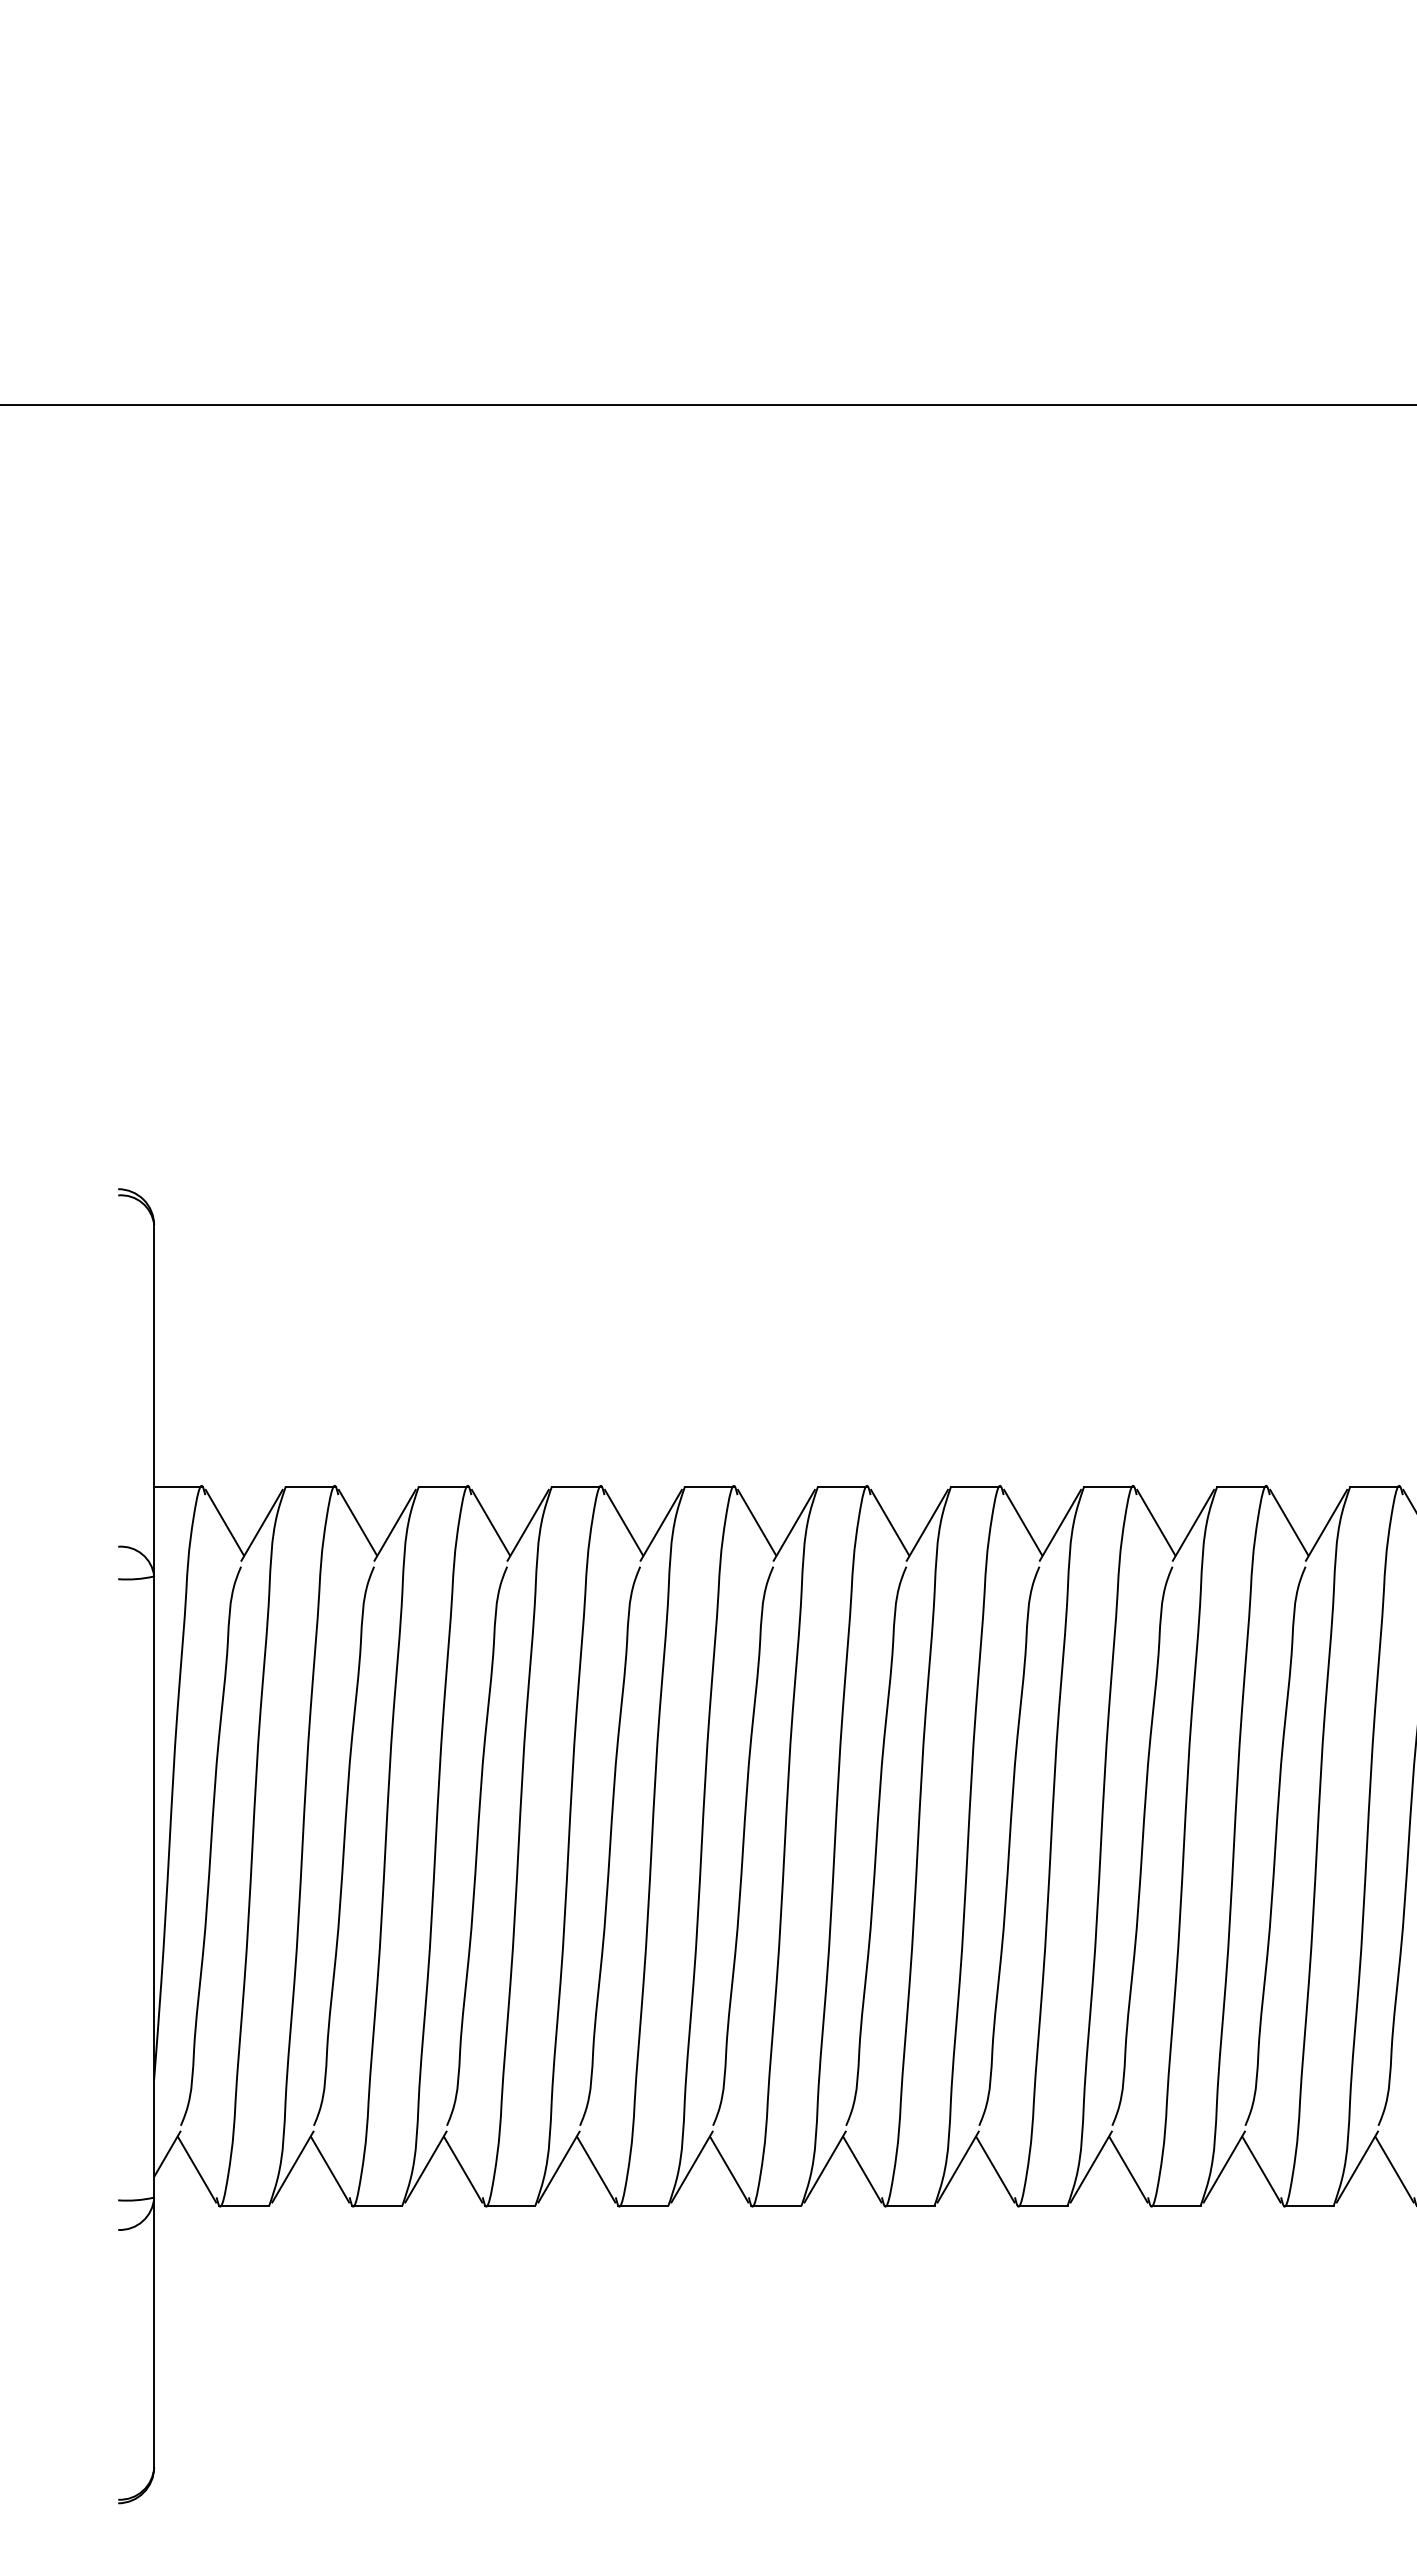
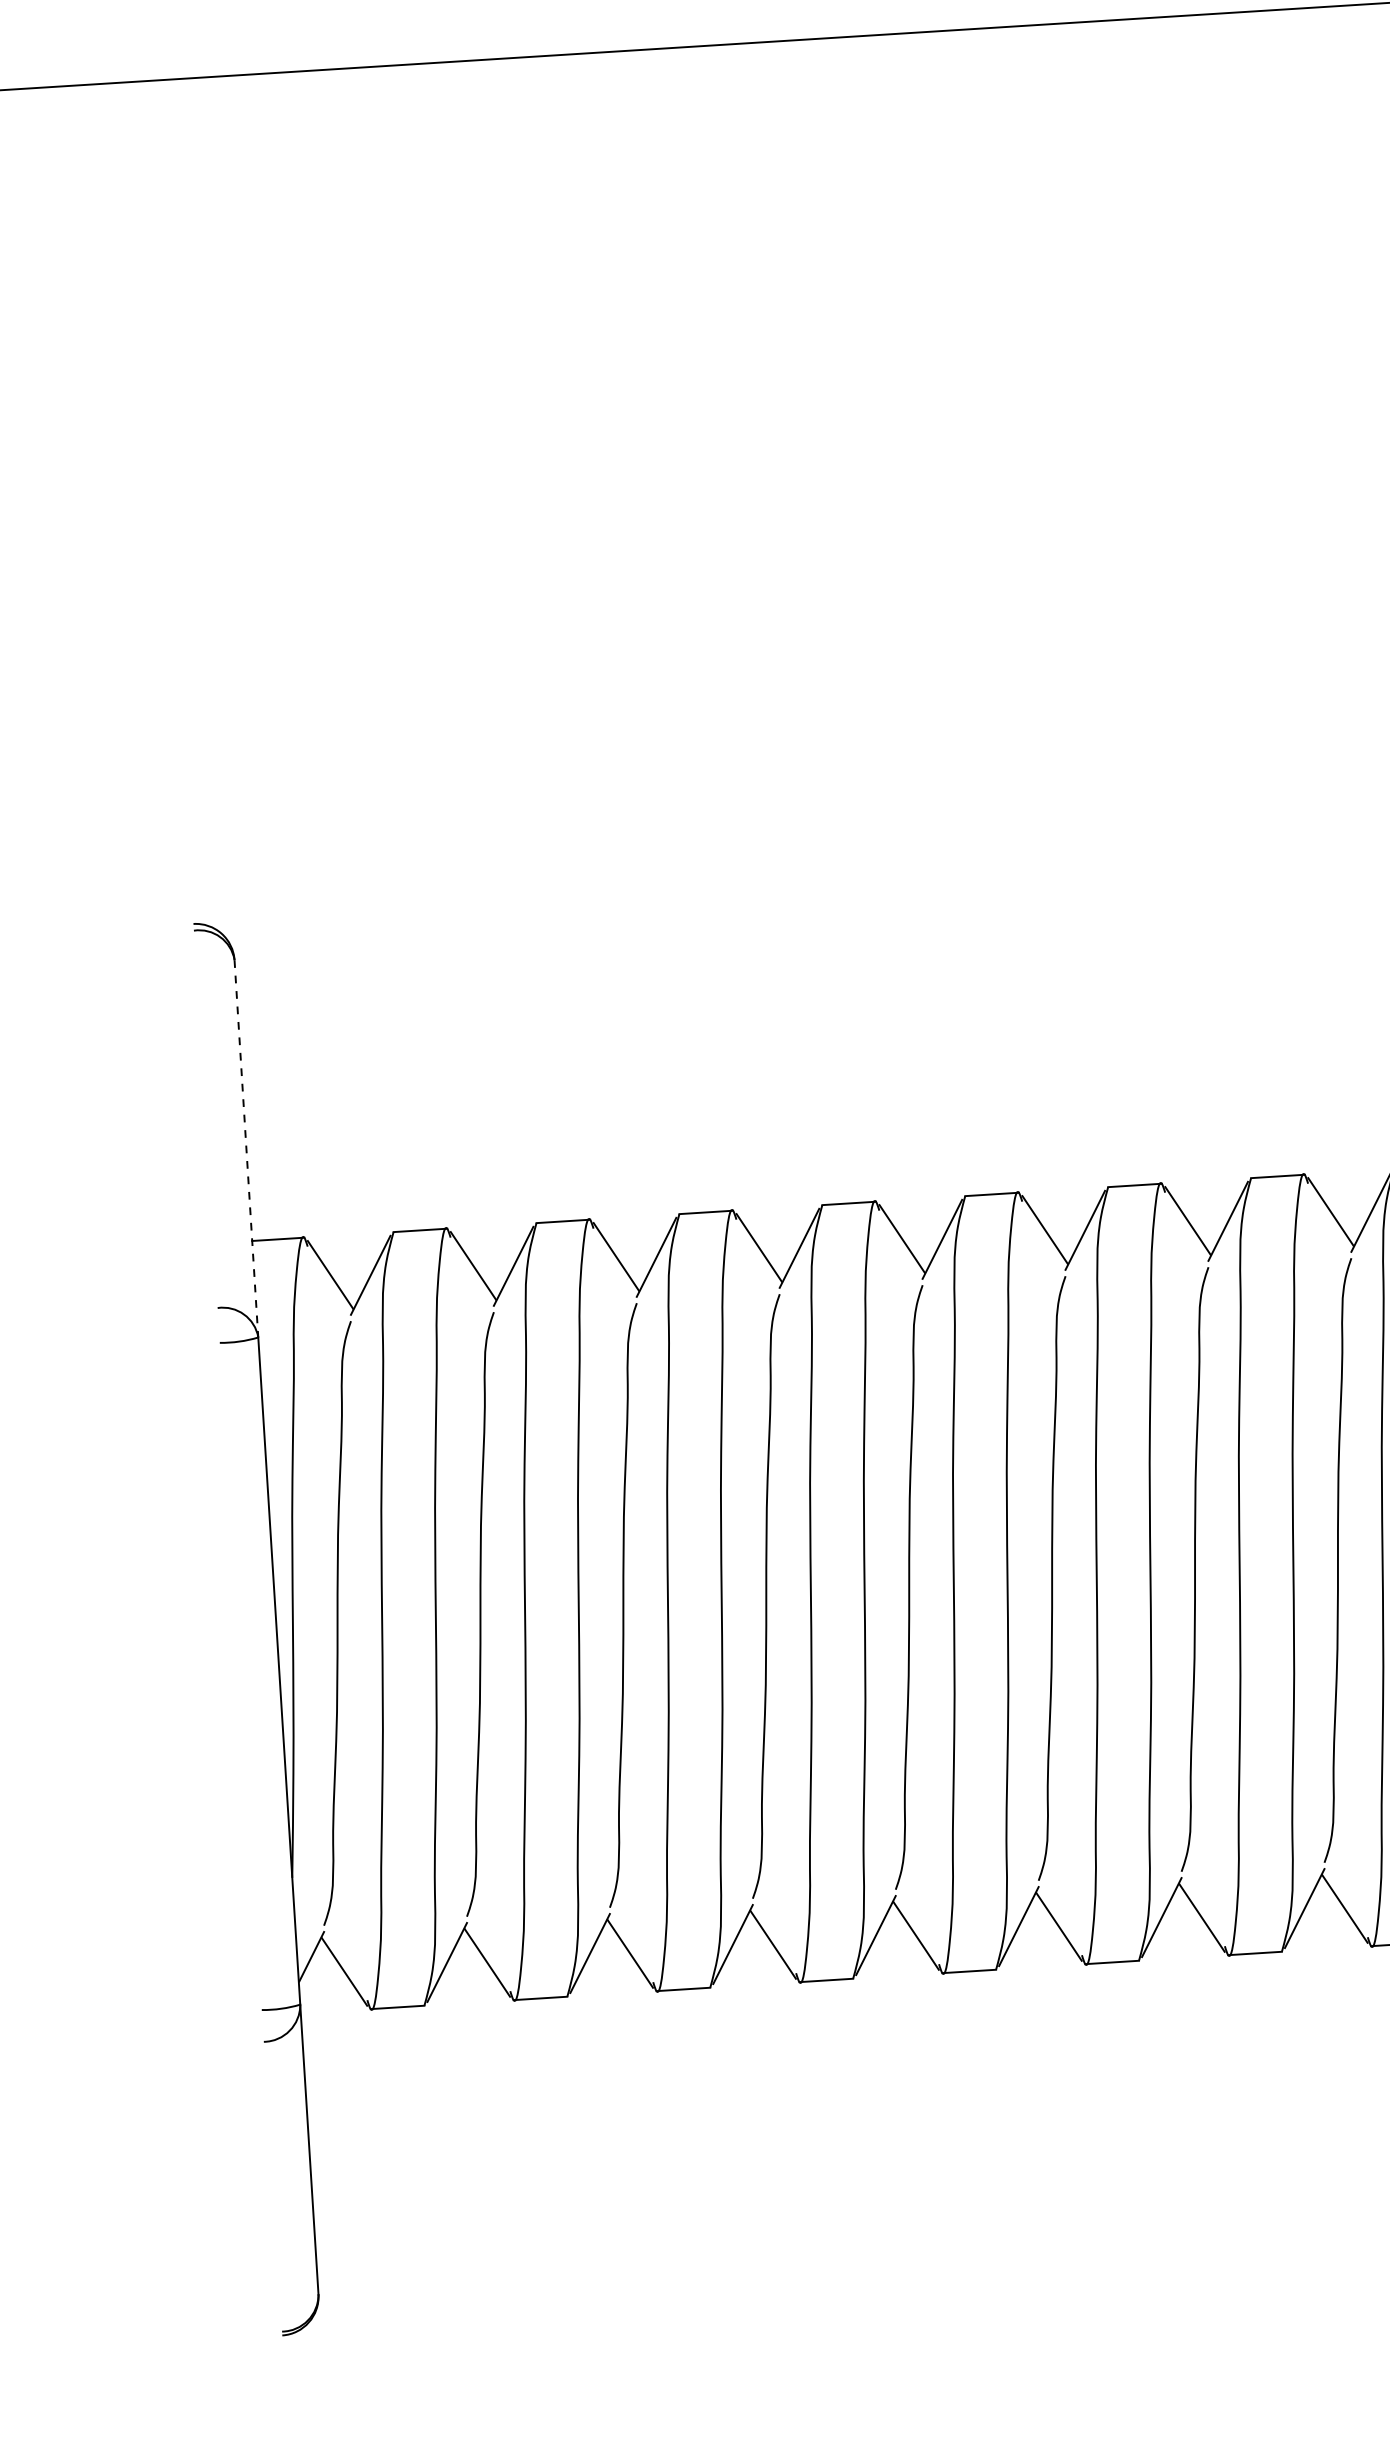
line: (154, 1400) -> (246, 1148), solid -> dashed

